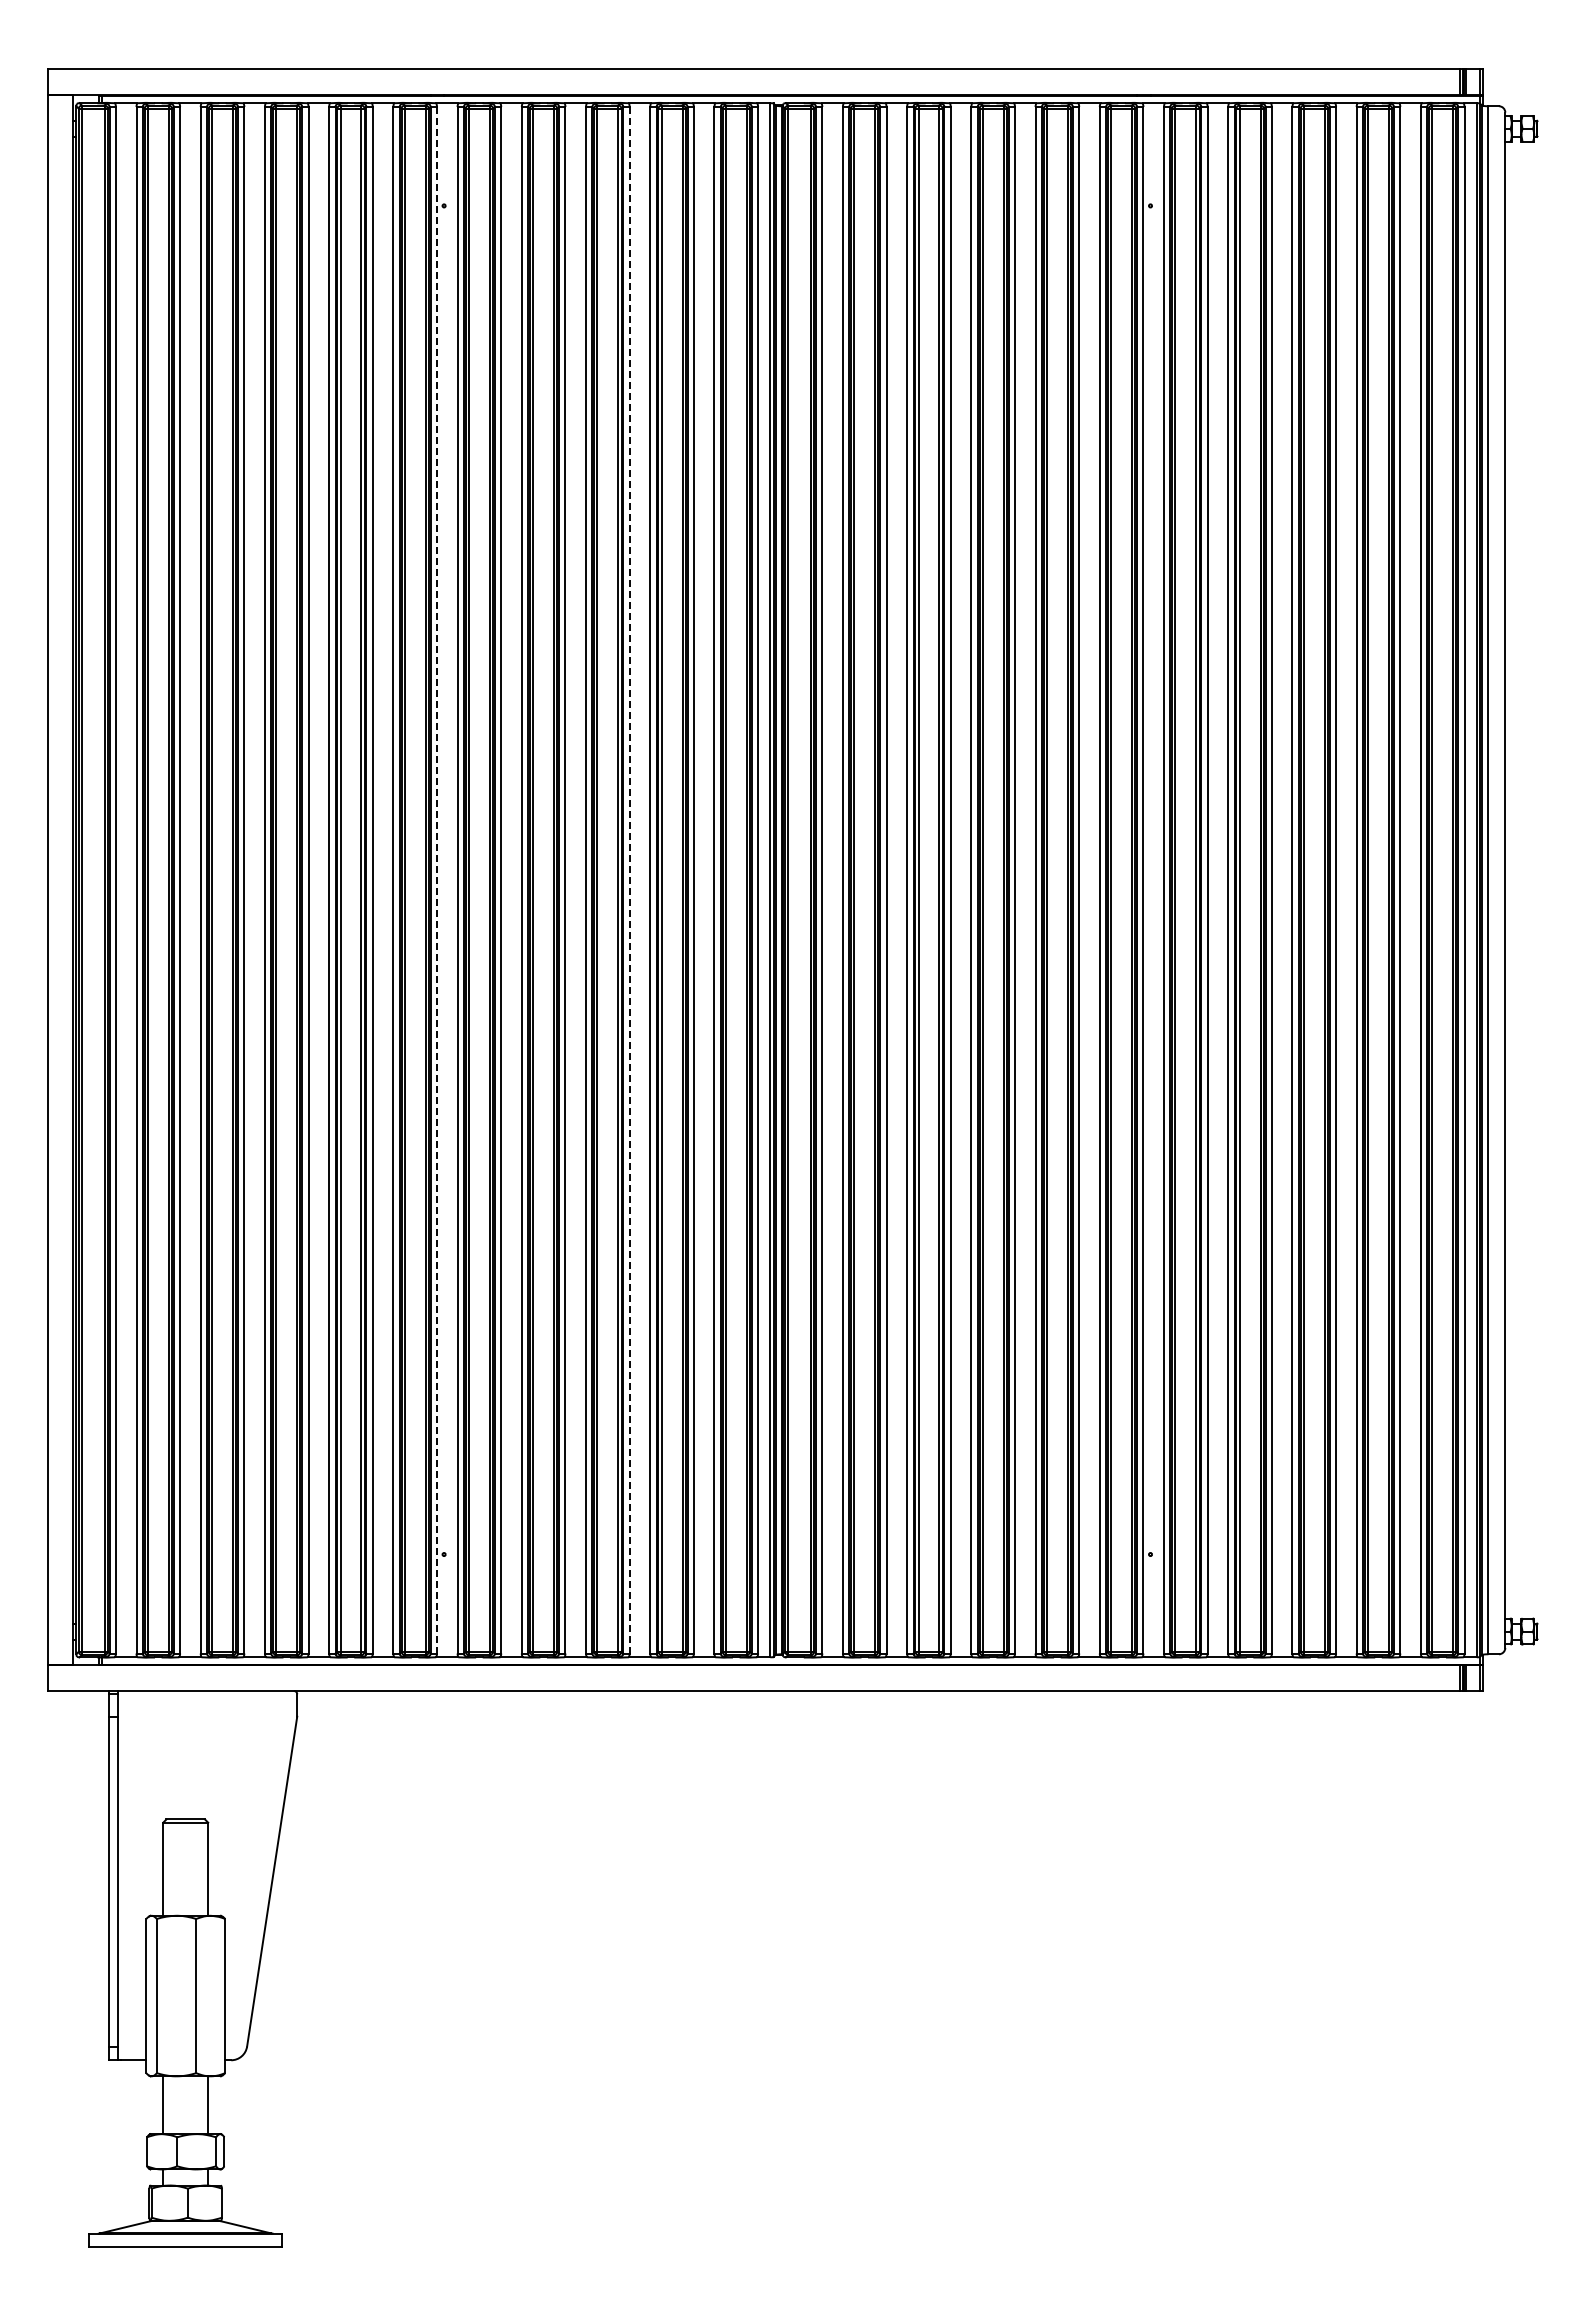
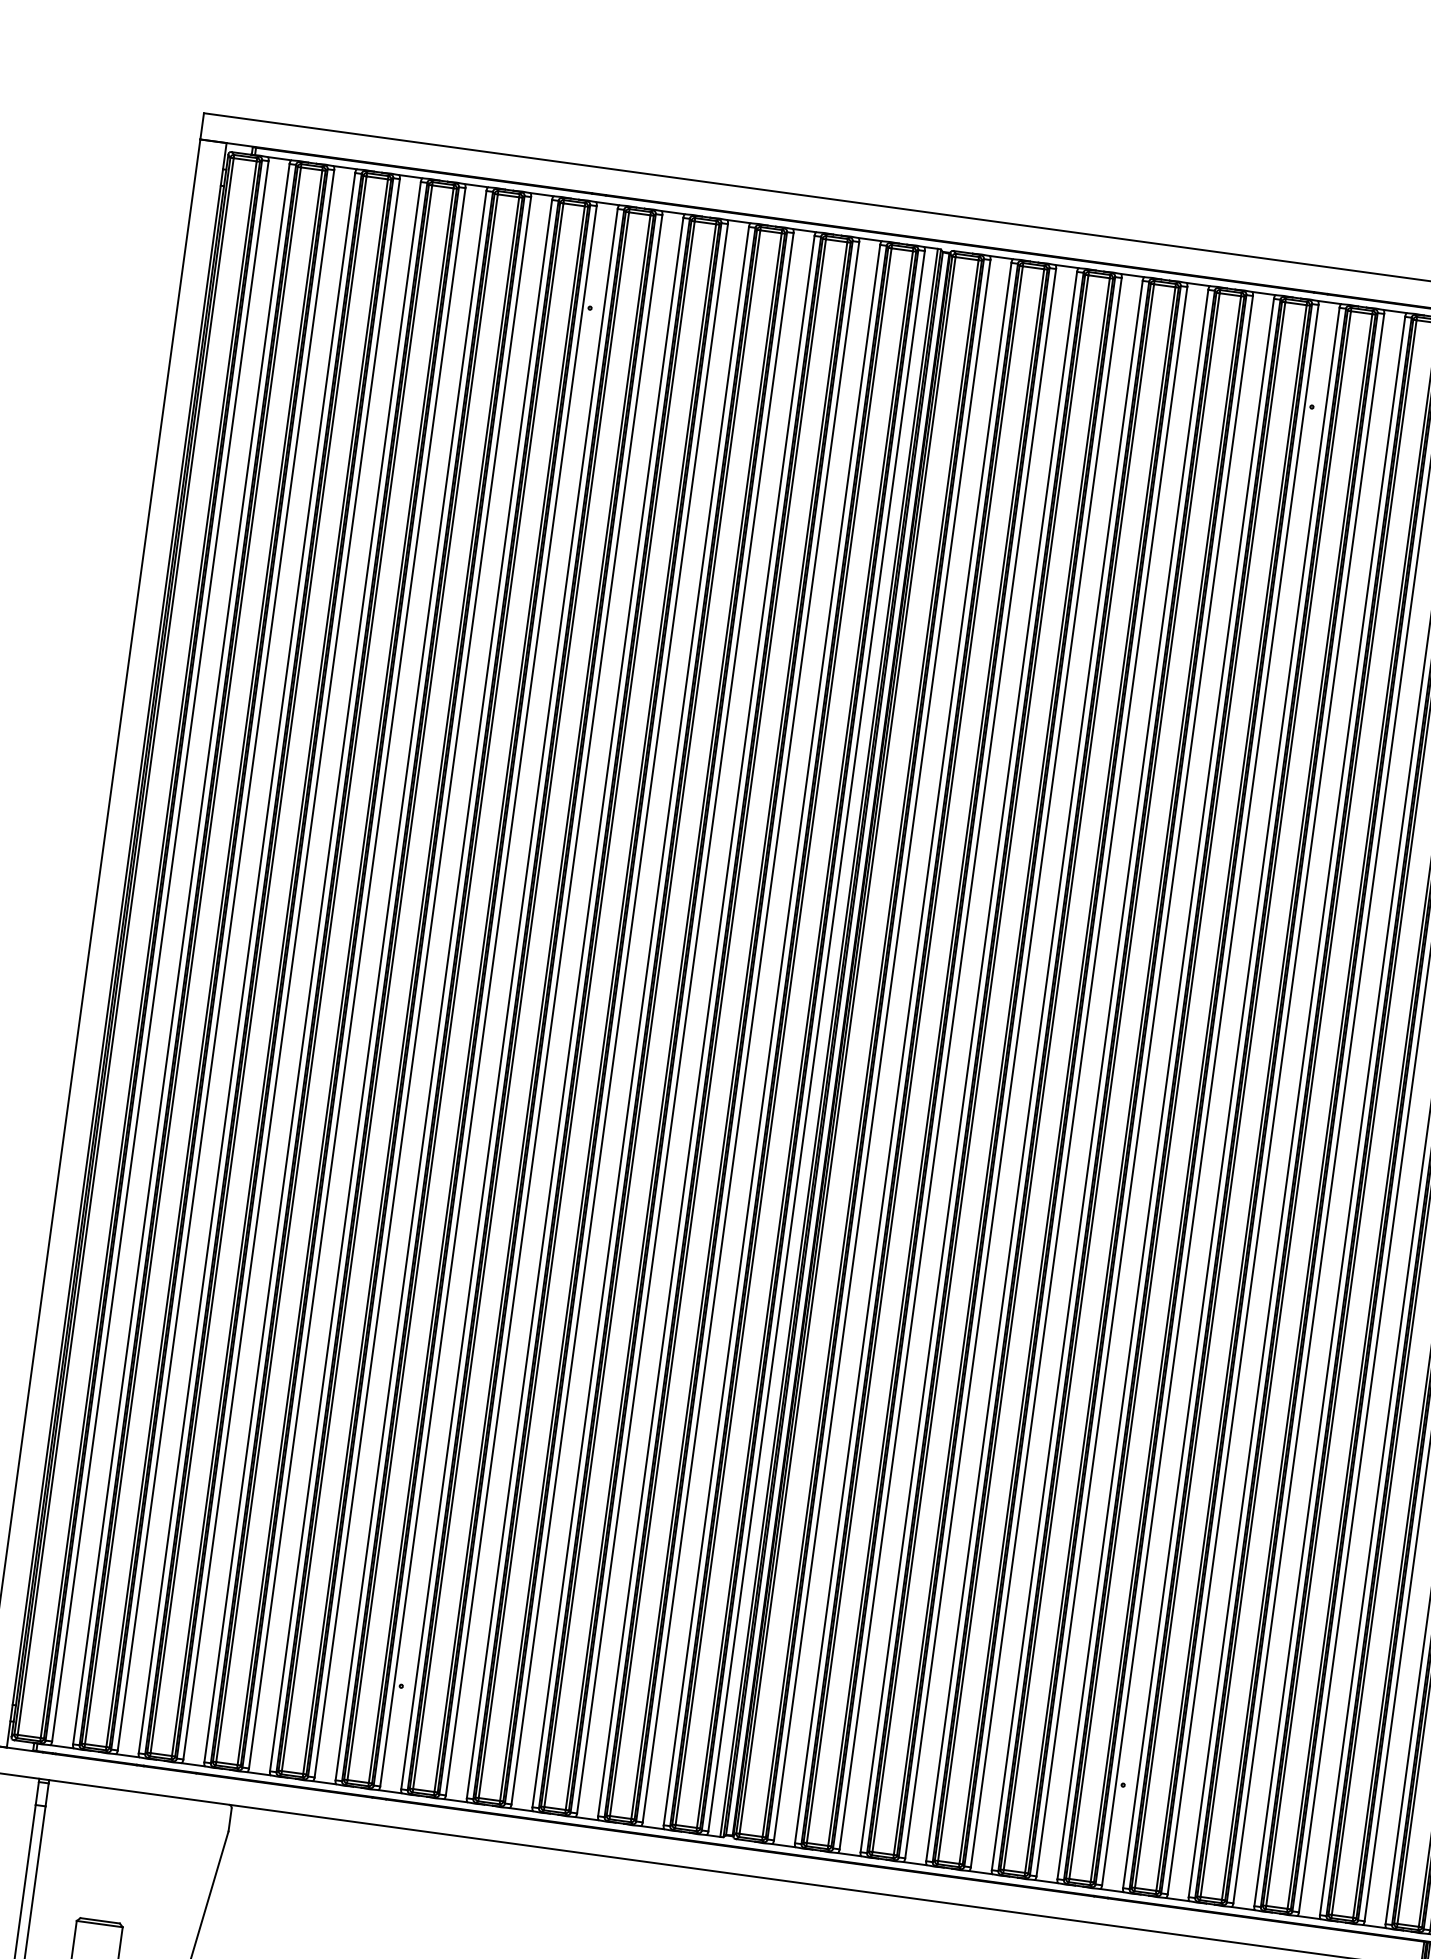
line: (437, 880) -> (488, 996), dashed -> solid
line: (629, 880) -> (685, 1023), dashed -> solid

